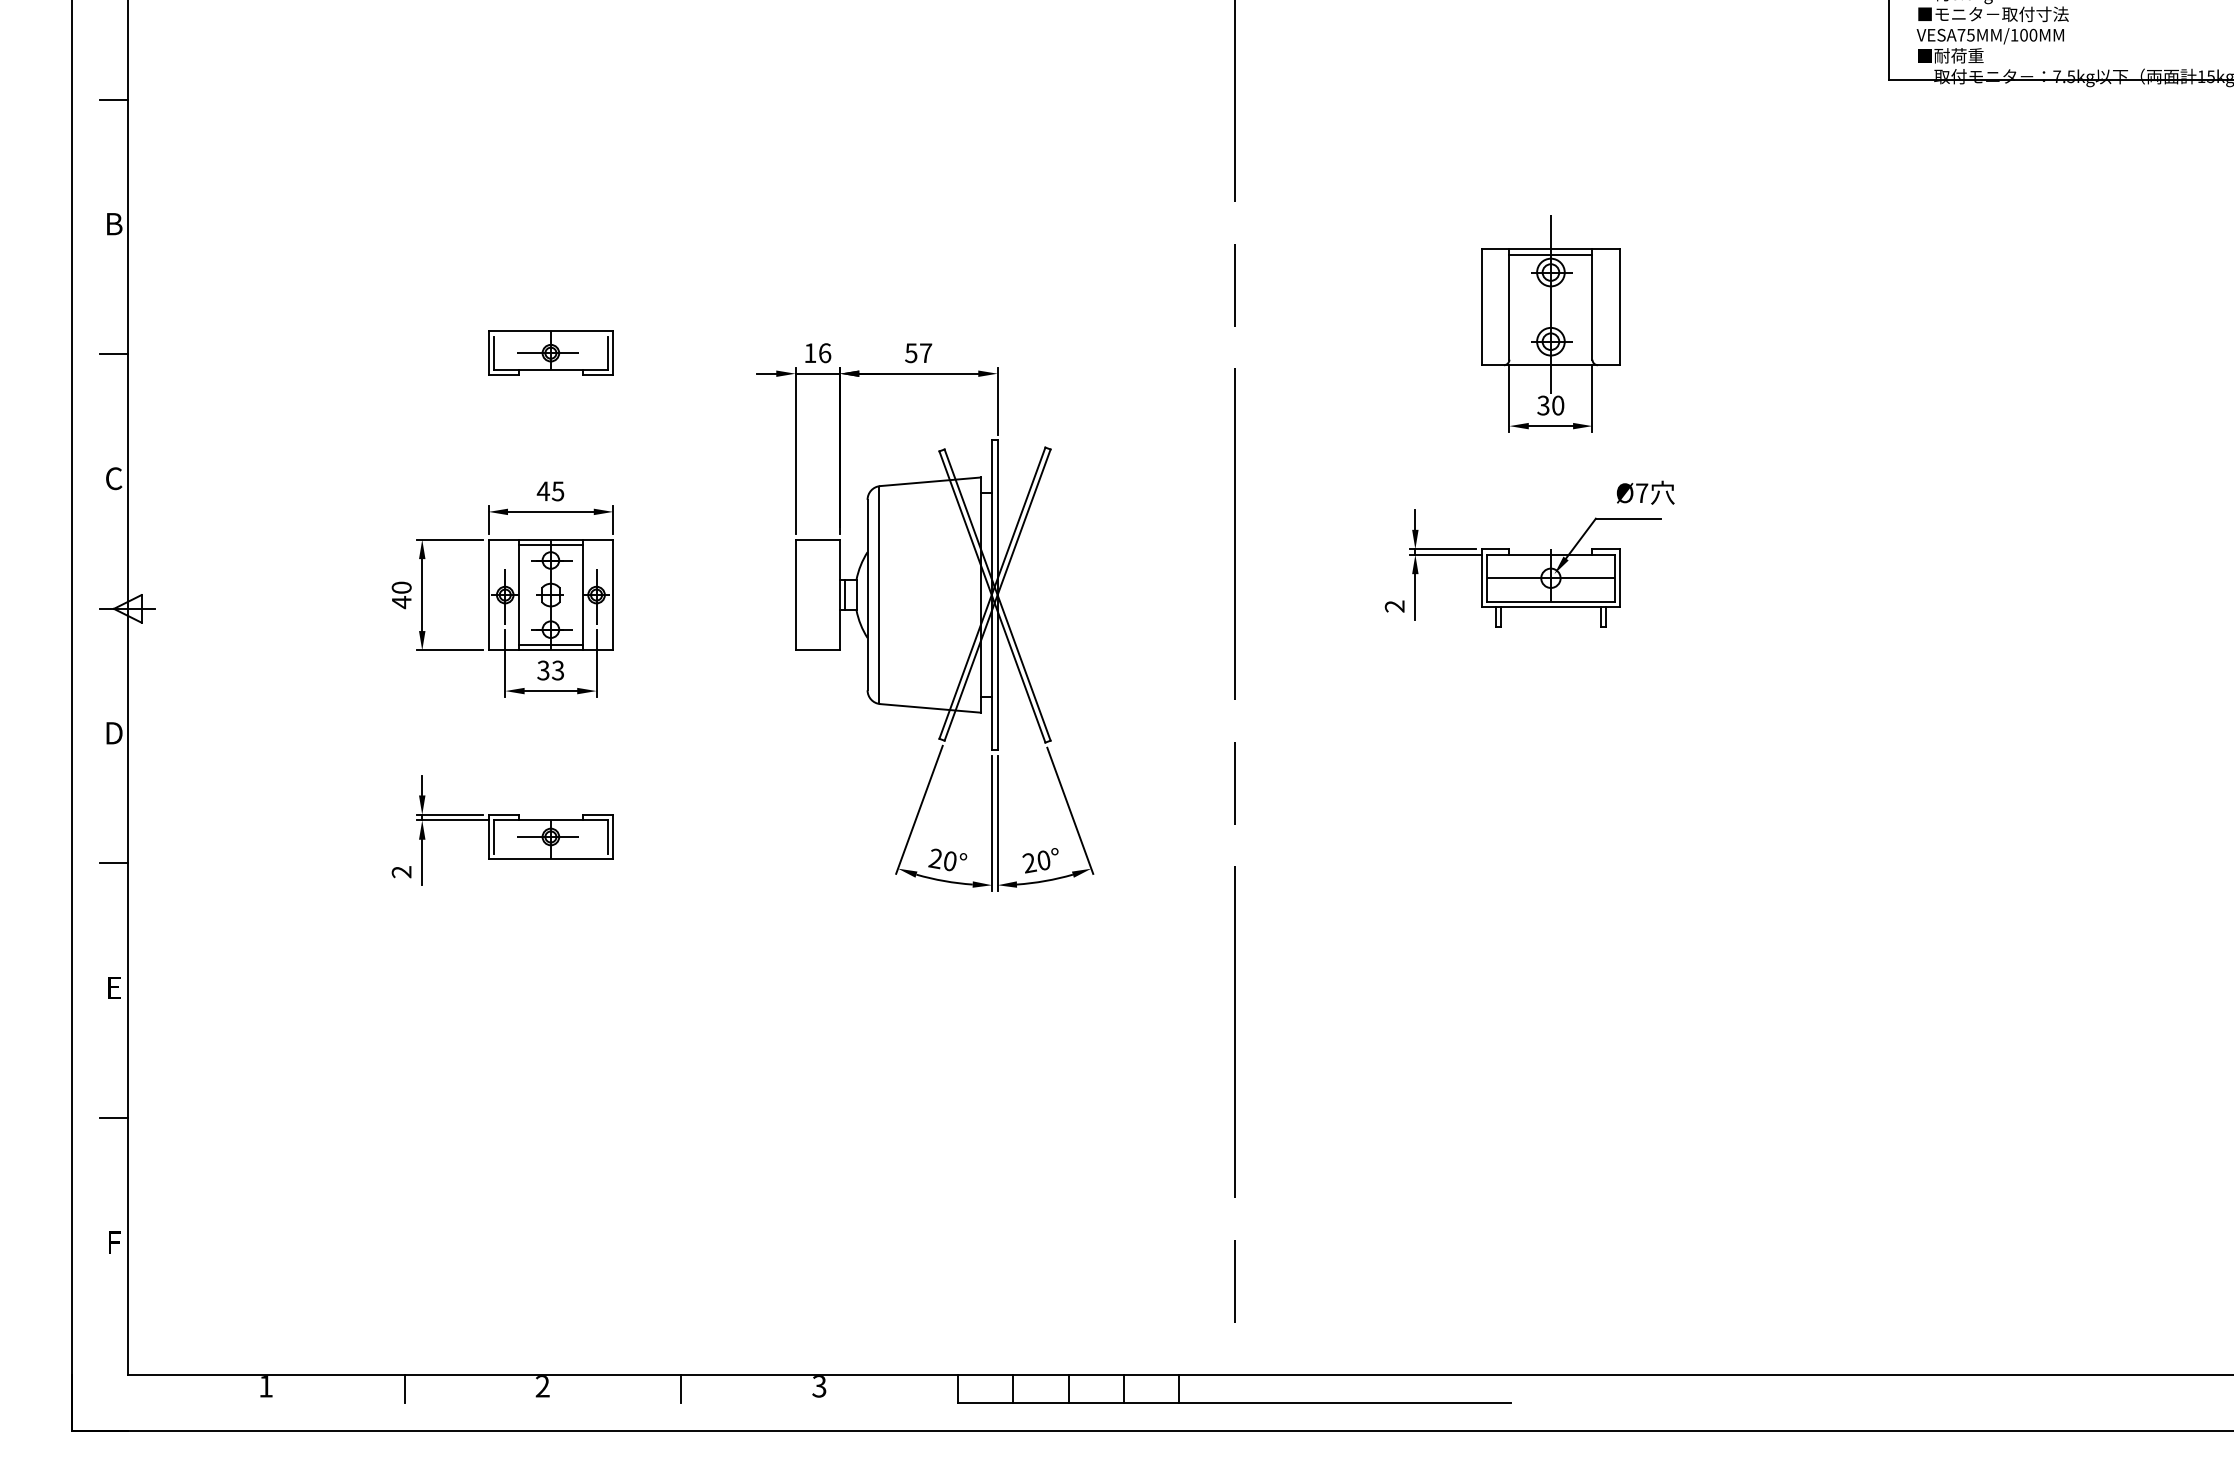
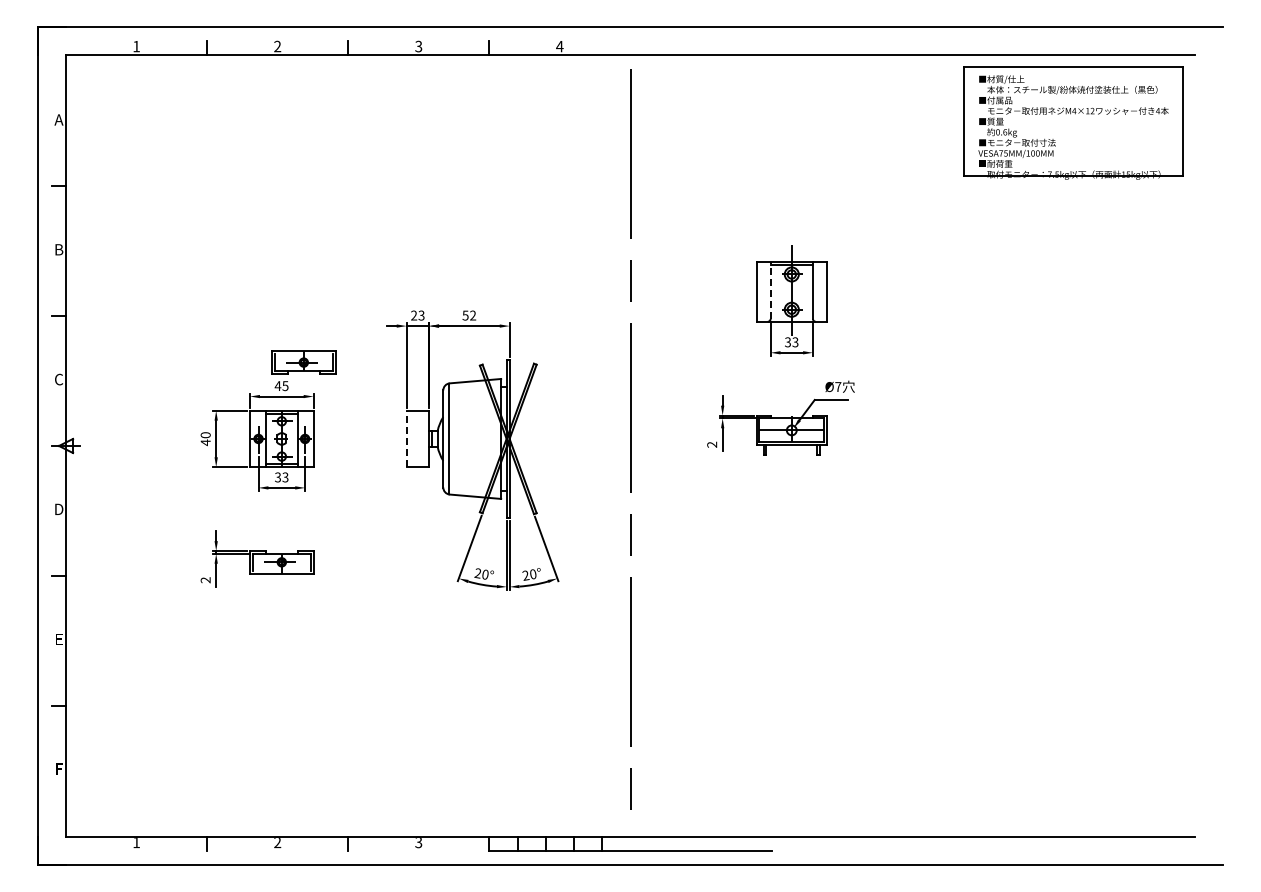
line: (1509, 303) -> (770, 290), solid -> dashed
part: (550, 352) -> (303, 362), moved
text: (816, 352) -> (417, 315), 16 -> 23
text: (926, 352) -> (473, 315), 57 -> 52
text: (1558, 405) -> (795, 342), 30 -> 33
line: (795, 594) -> (406, 438), solid -> dashed

